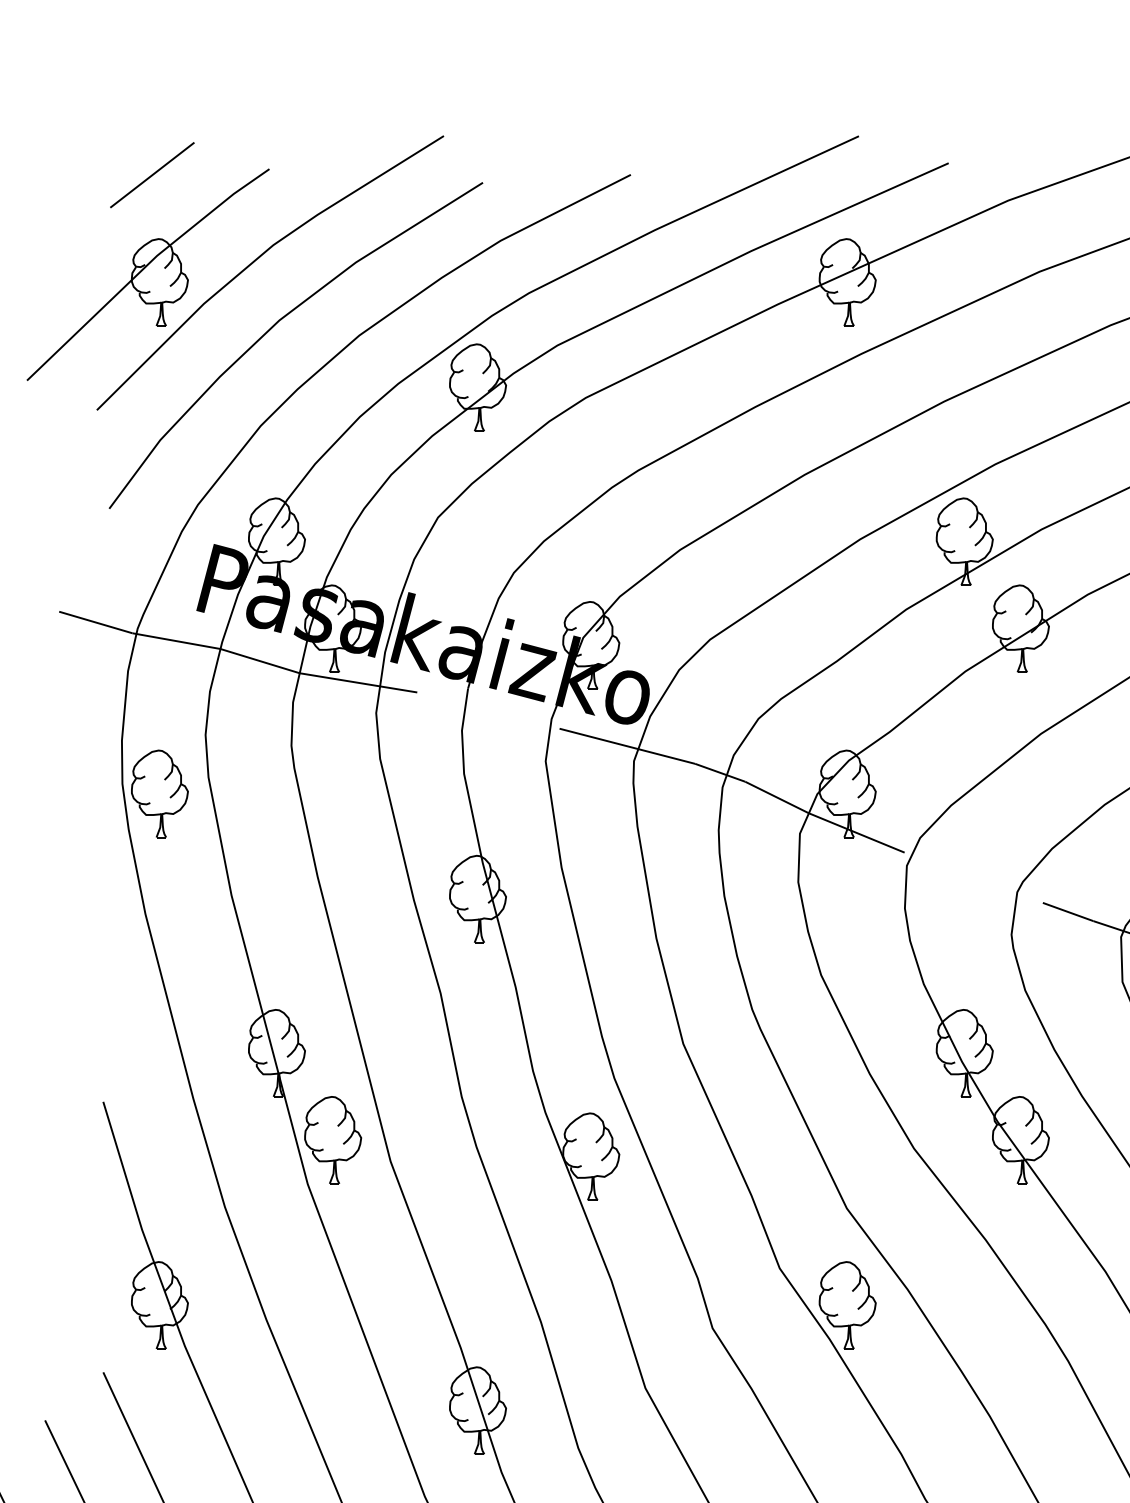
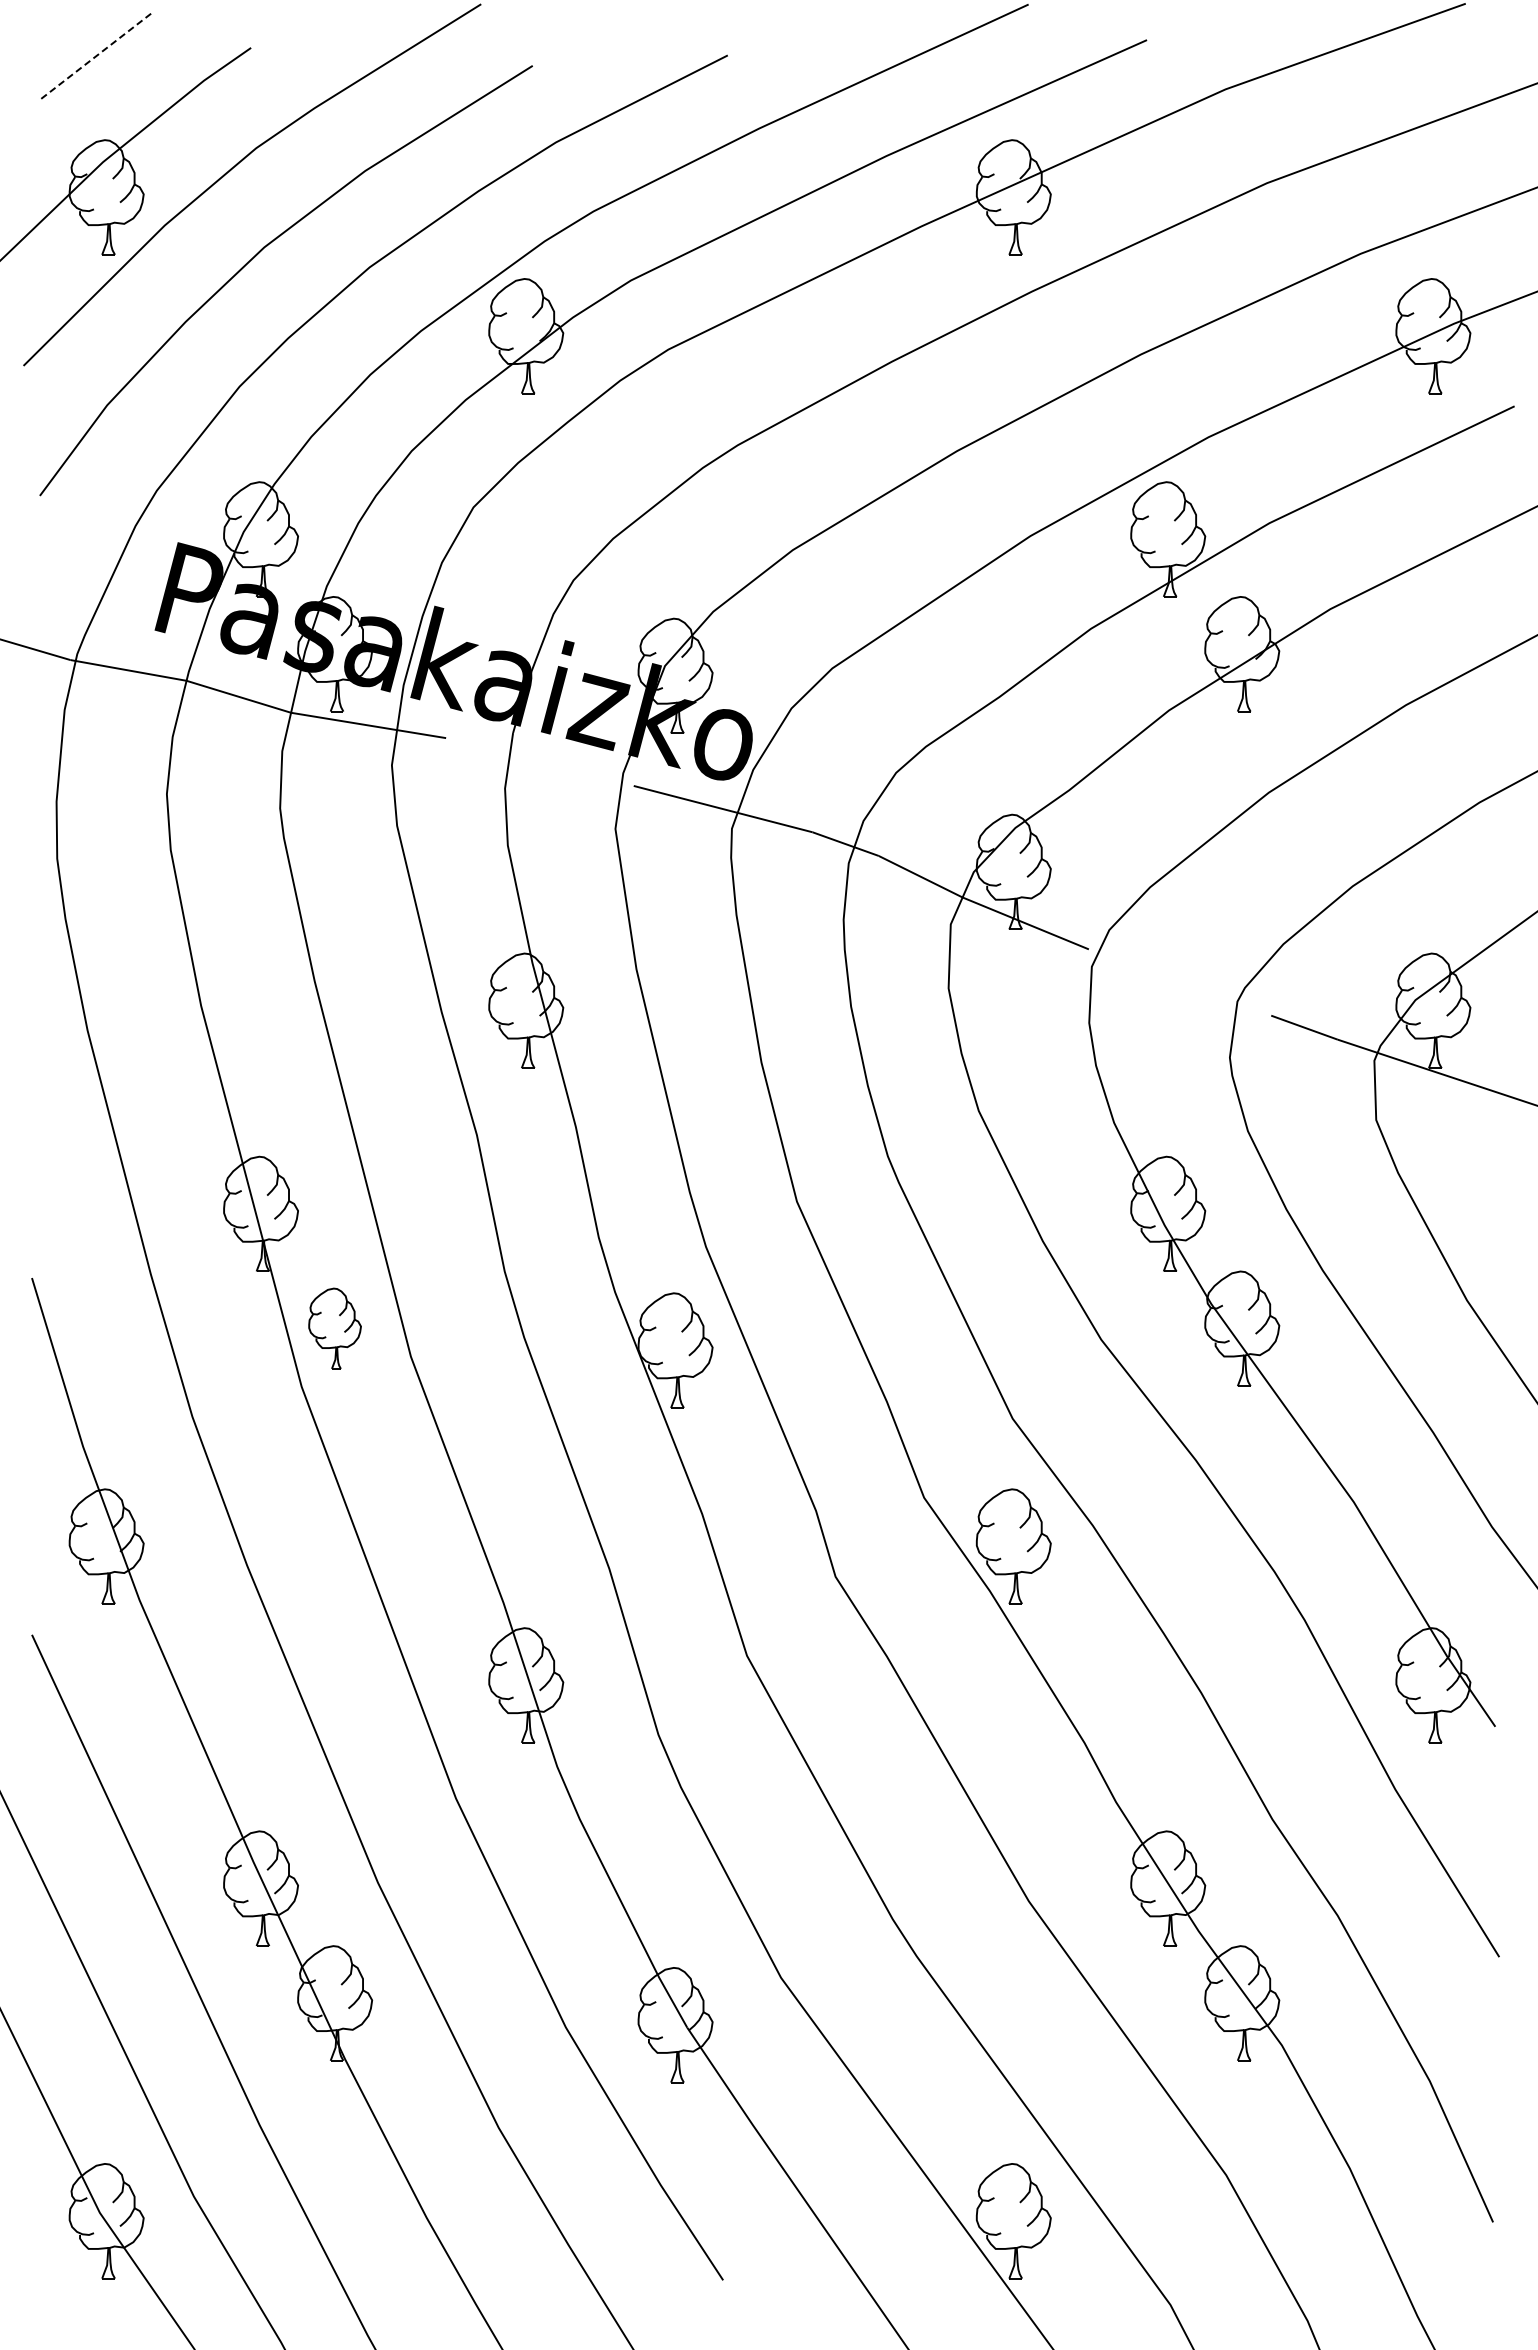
line: (152, 174) -> (97, 55), solid -> dashed
part: (159, 793) -> (106, 871), removed
part: (332, 1140) -> (334, 1328), size x0.7

